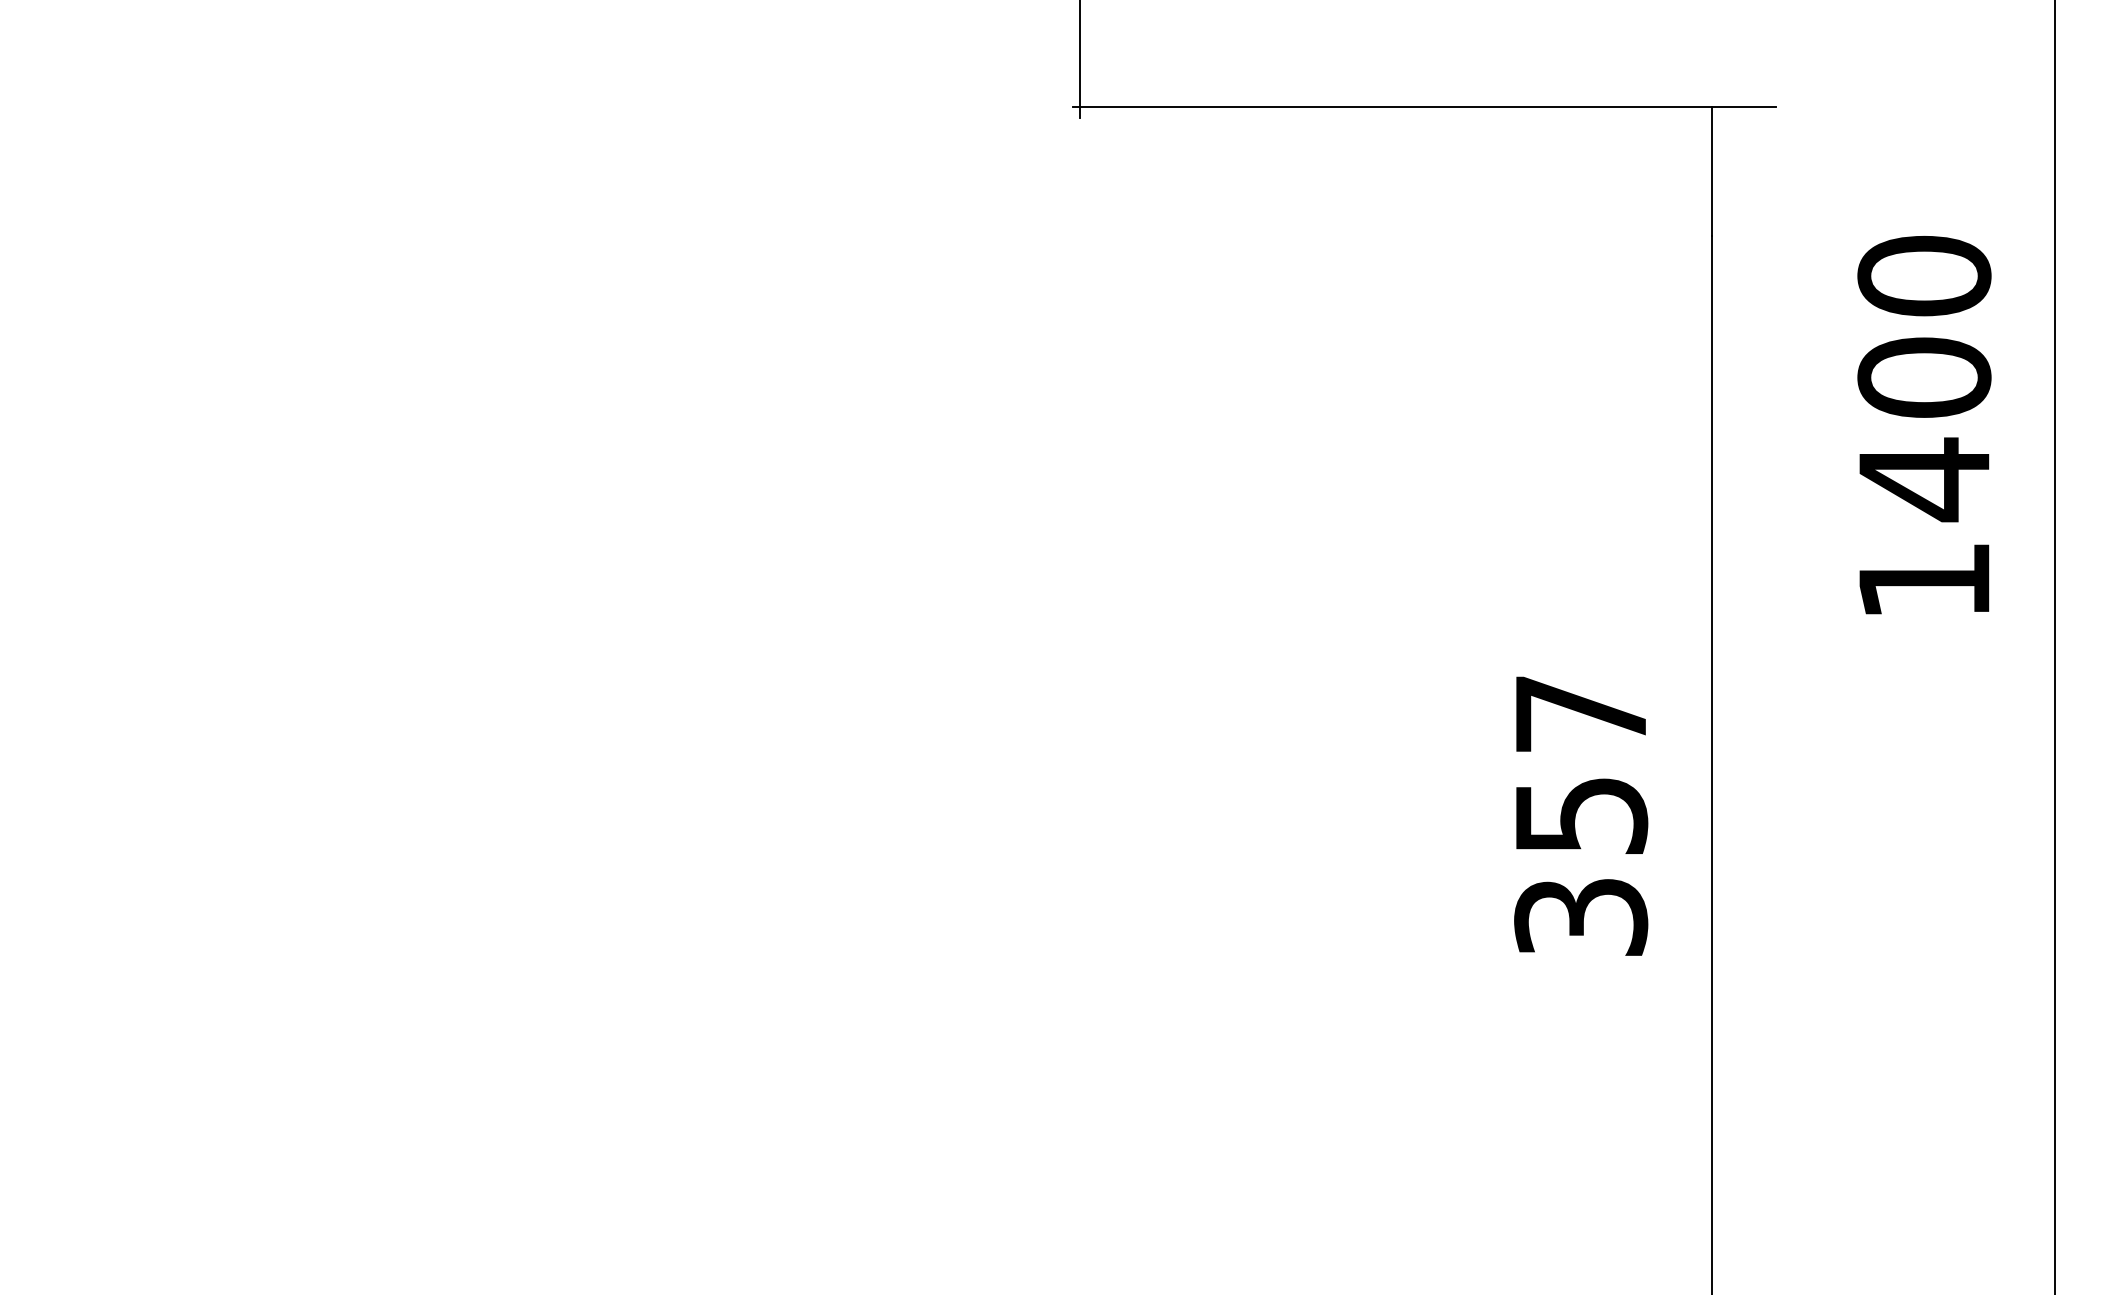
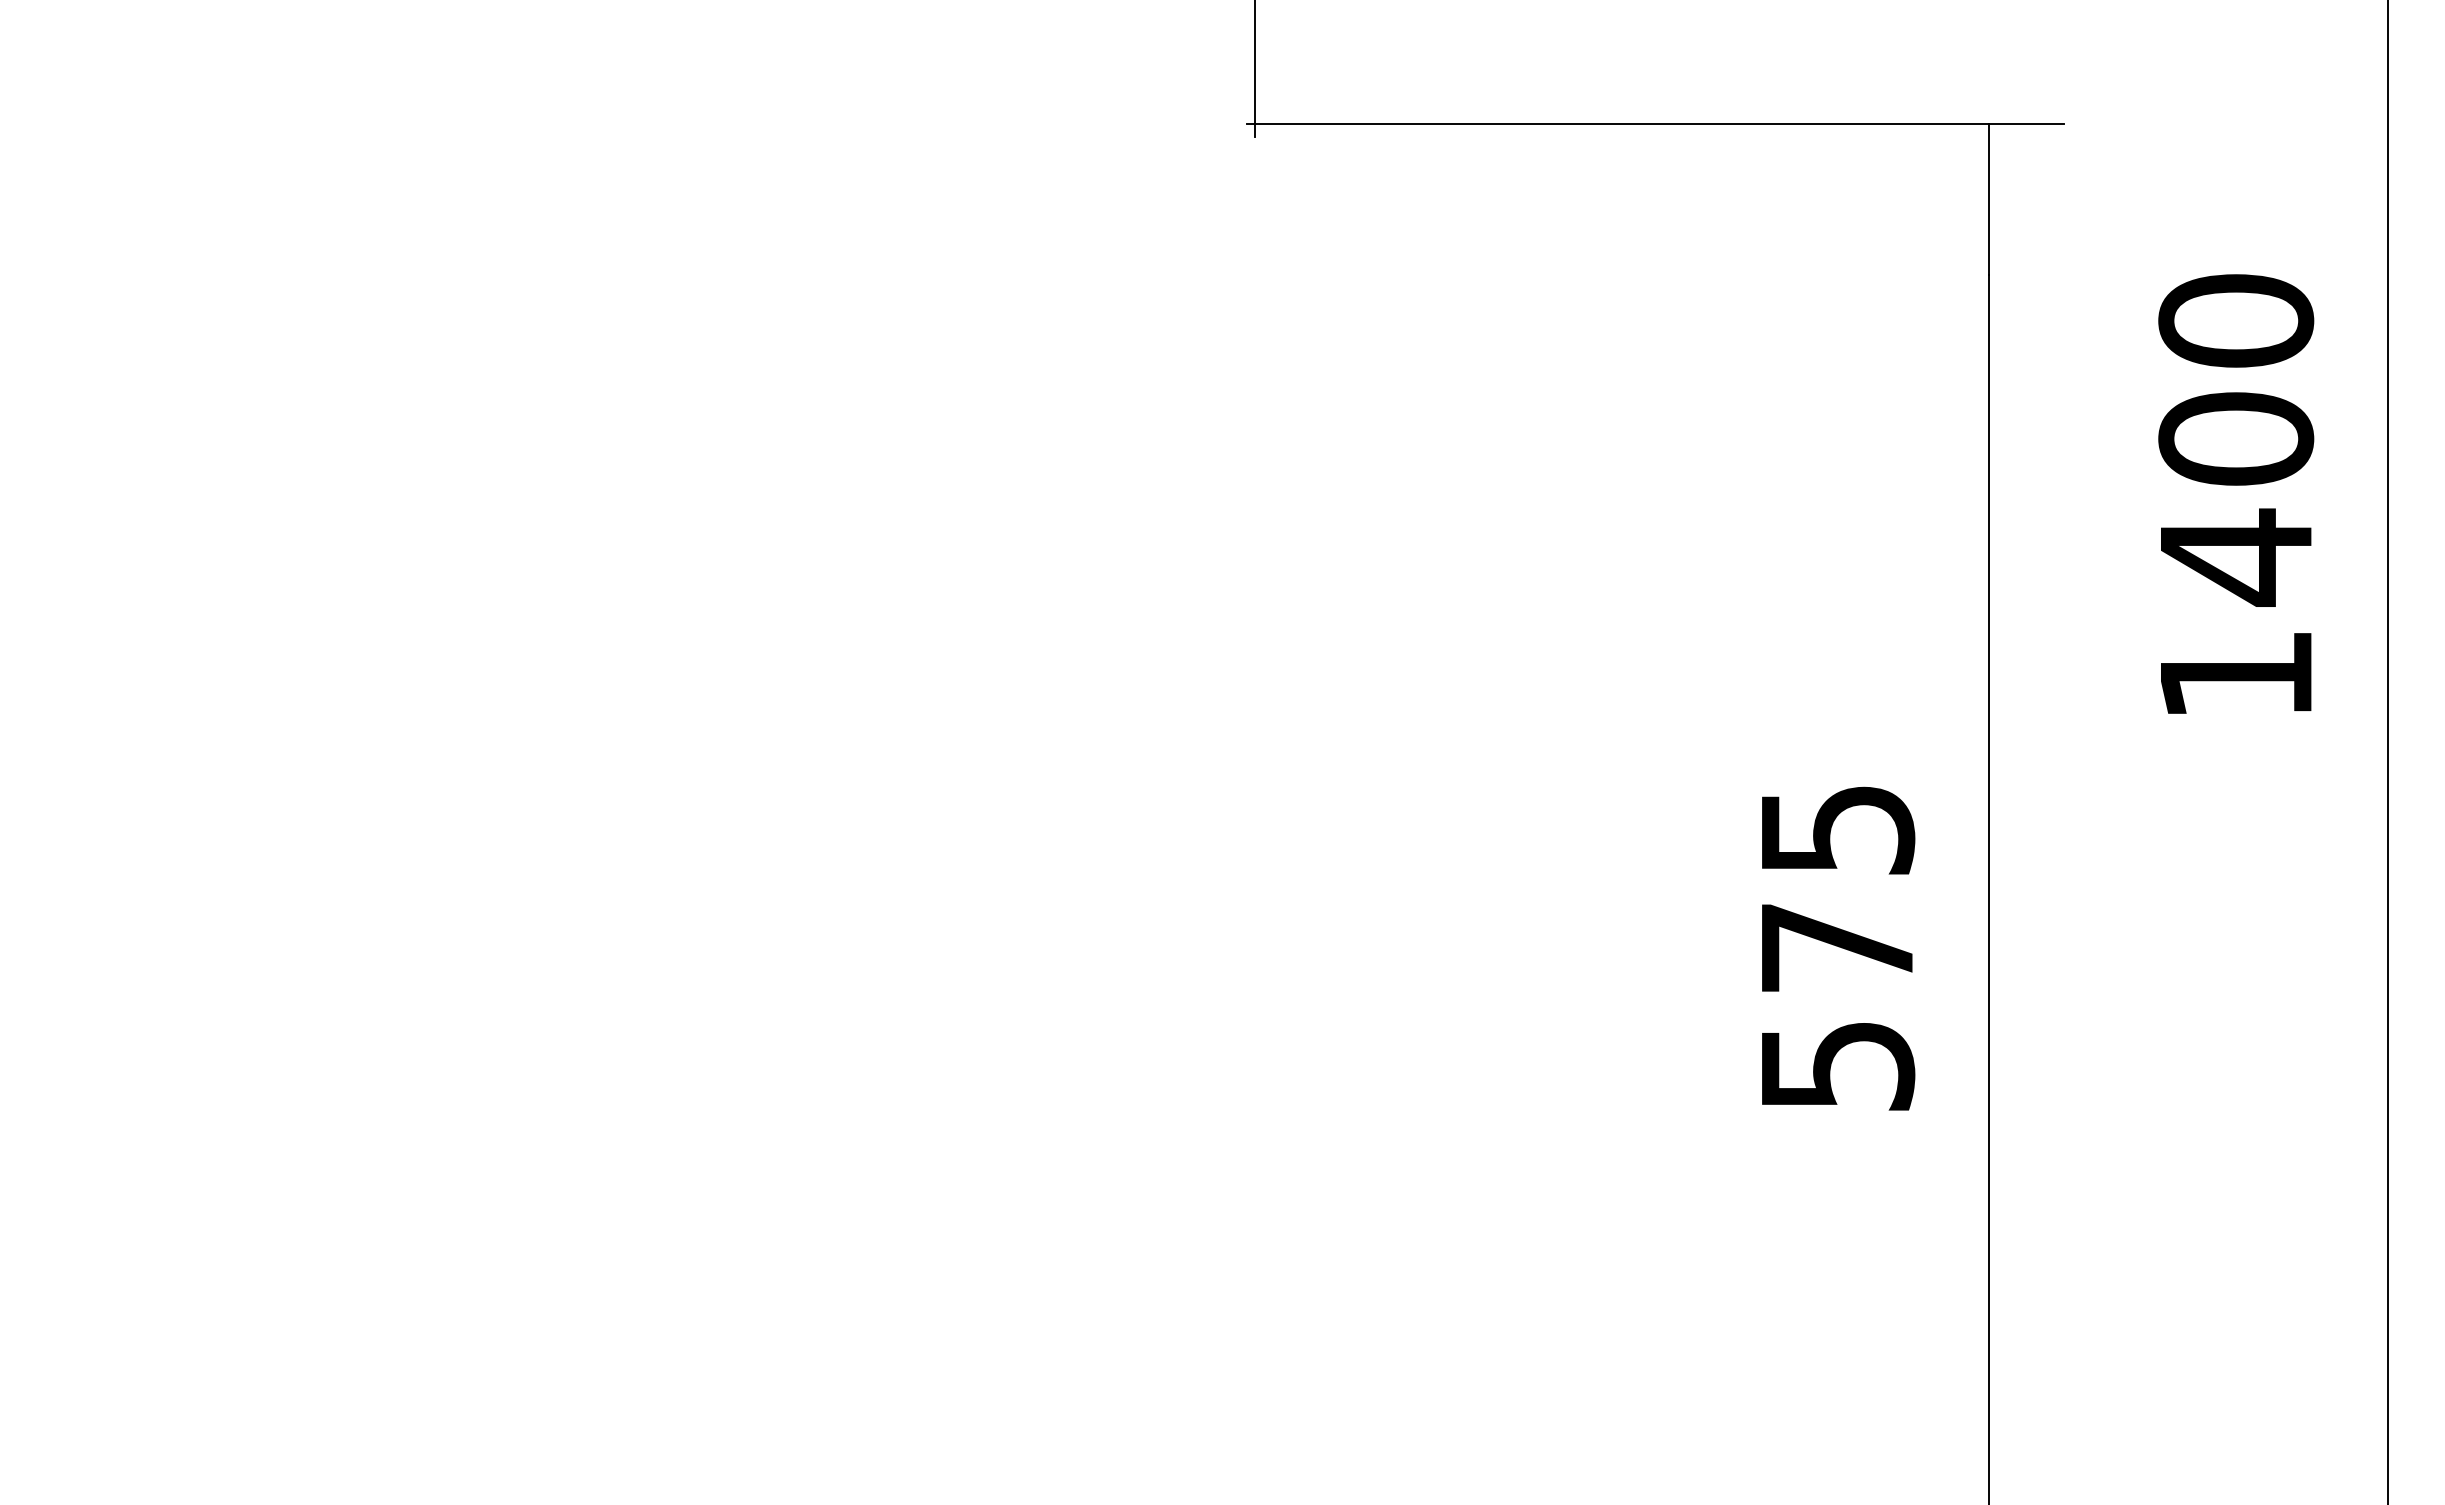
text: (1581, 815) -> (1837, 947), 357 -> 575

